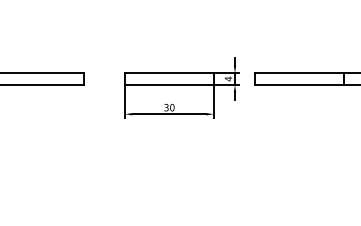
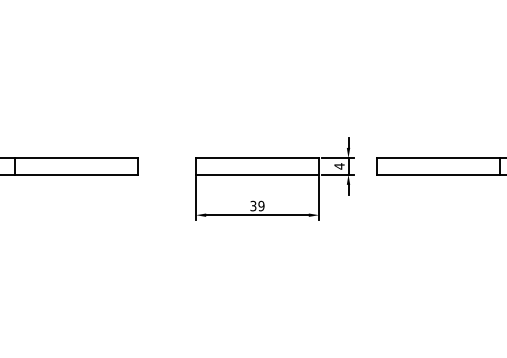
text: (172, 107) -> (261, 206), 30 -> 39

